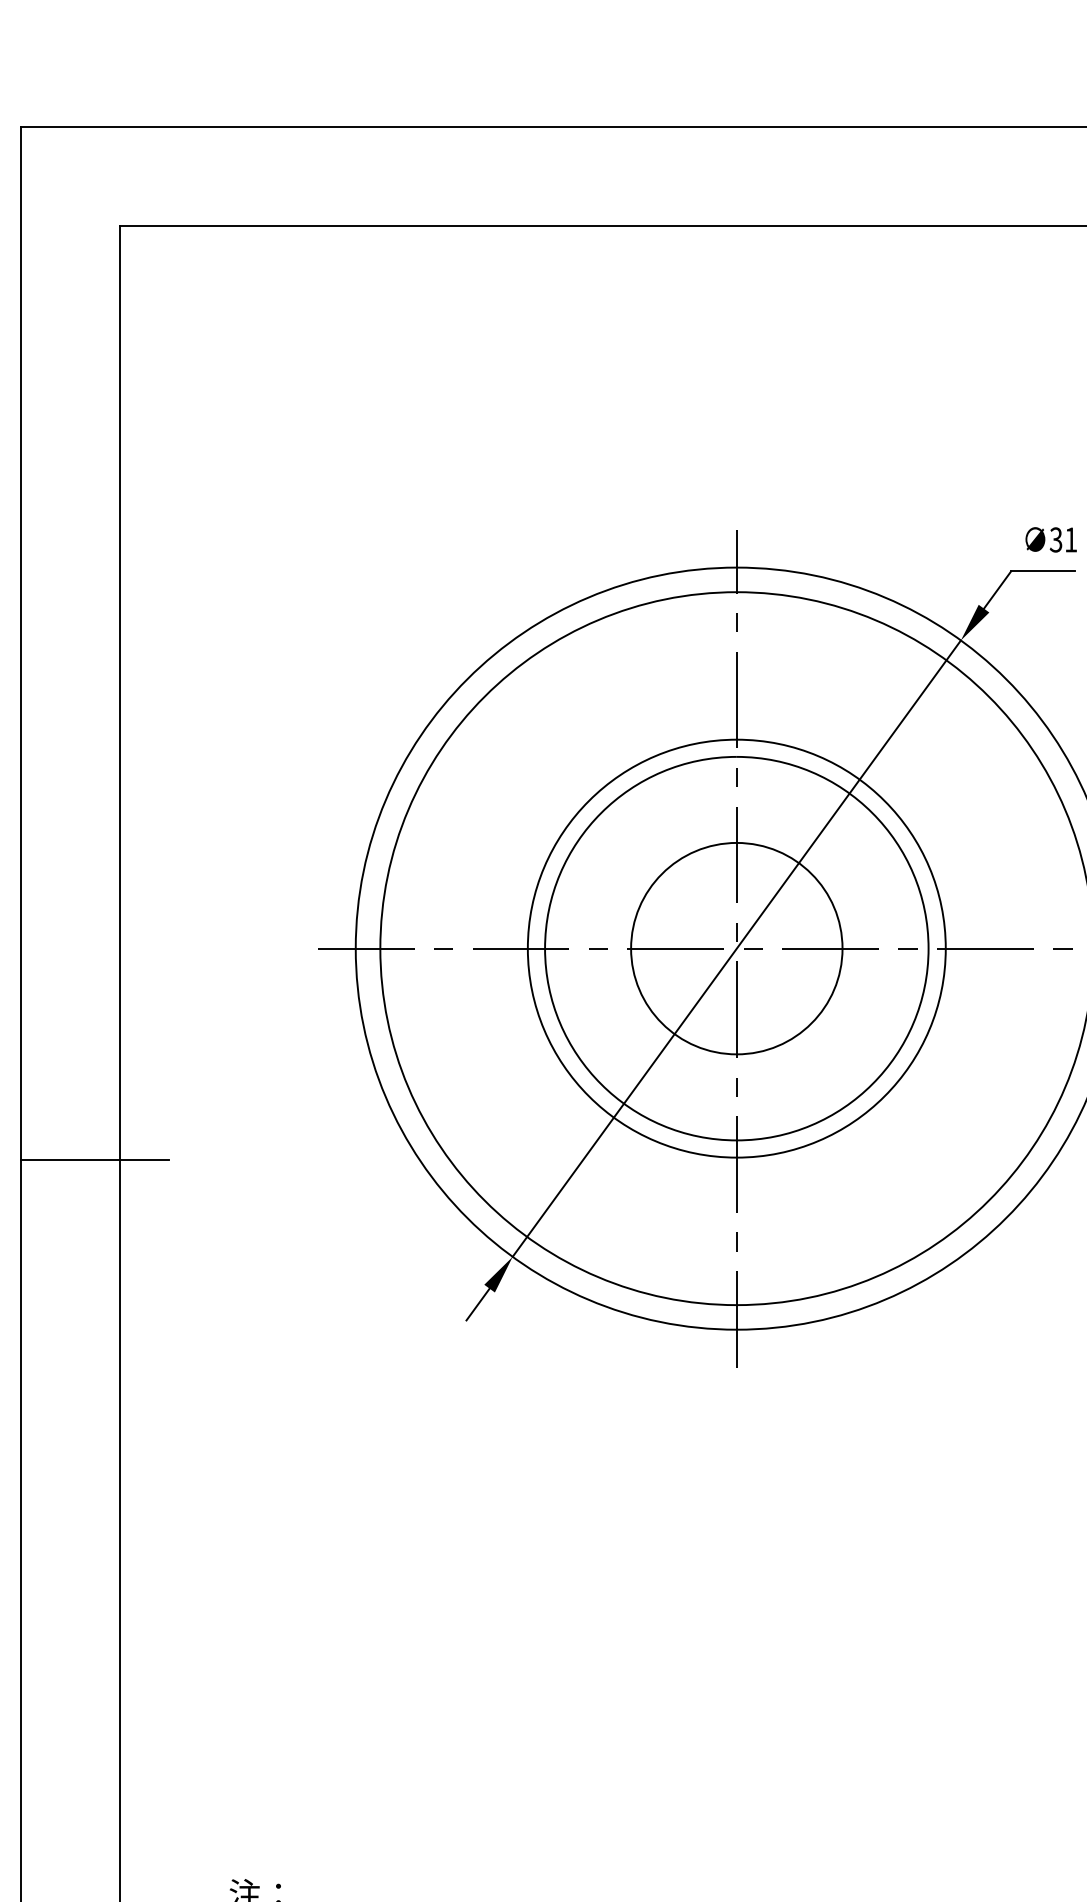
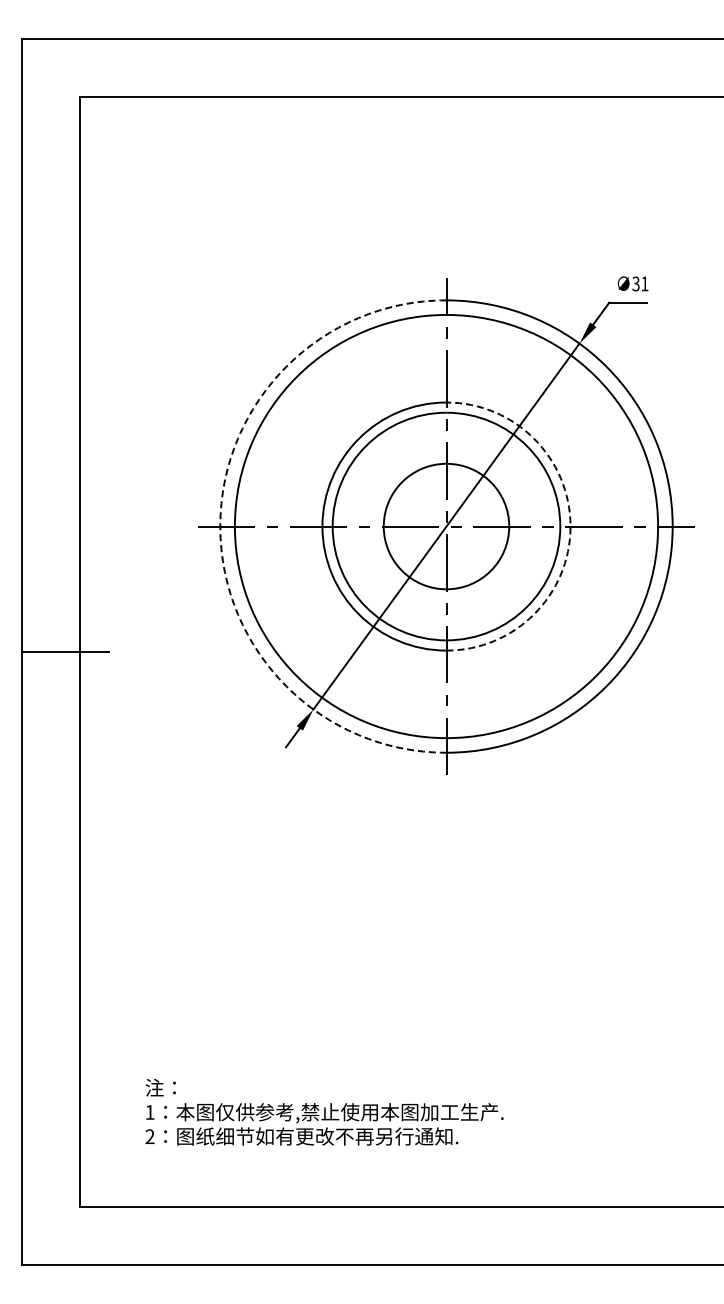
arc: (356, 948) -> (220, 526), solid -> dashed
arc: (945, 948) -> (570, 526), solid -> dashed

